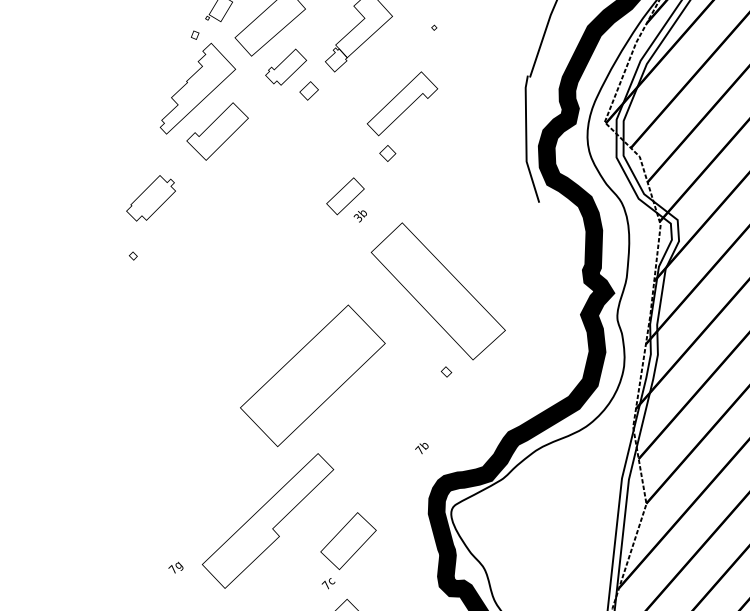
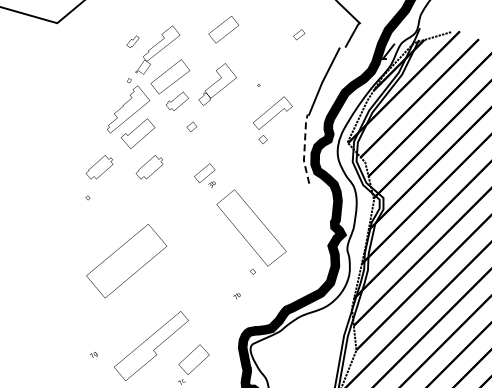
part: (308, 90) -> (191, 126), moved
part: (402, 115) -> (272, 119), moved
line: (526, 140) -> (304, 149), solid -> dashed
part: (242, 192) -> (149, 167), added
part: (312, 376) -> (126, 261), moved
text: (420, 448) -> (236, 296), moved
text: (175, 567) -> (93, 354), moved

